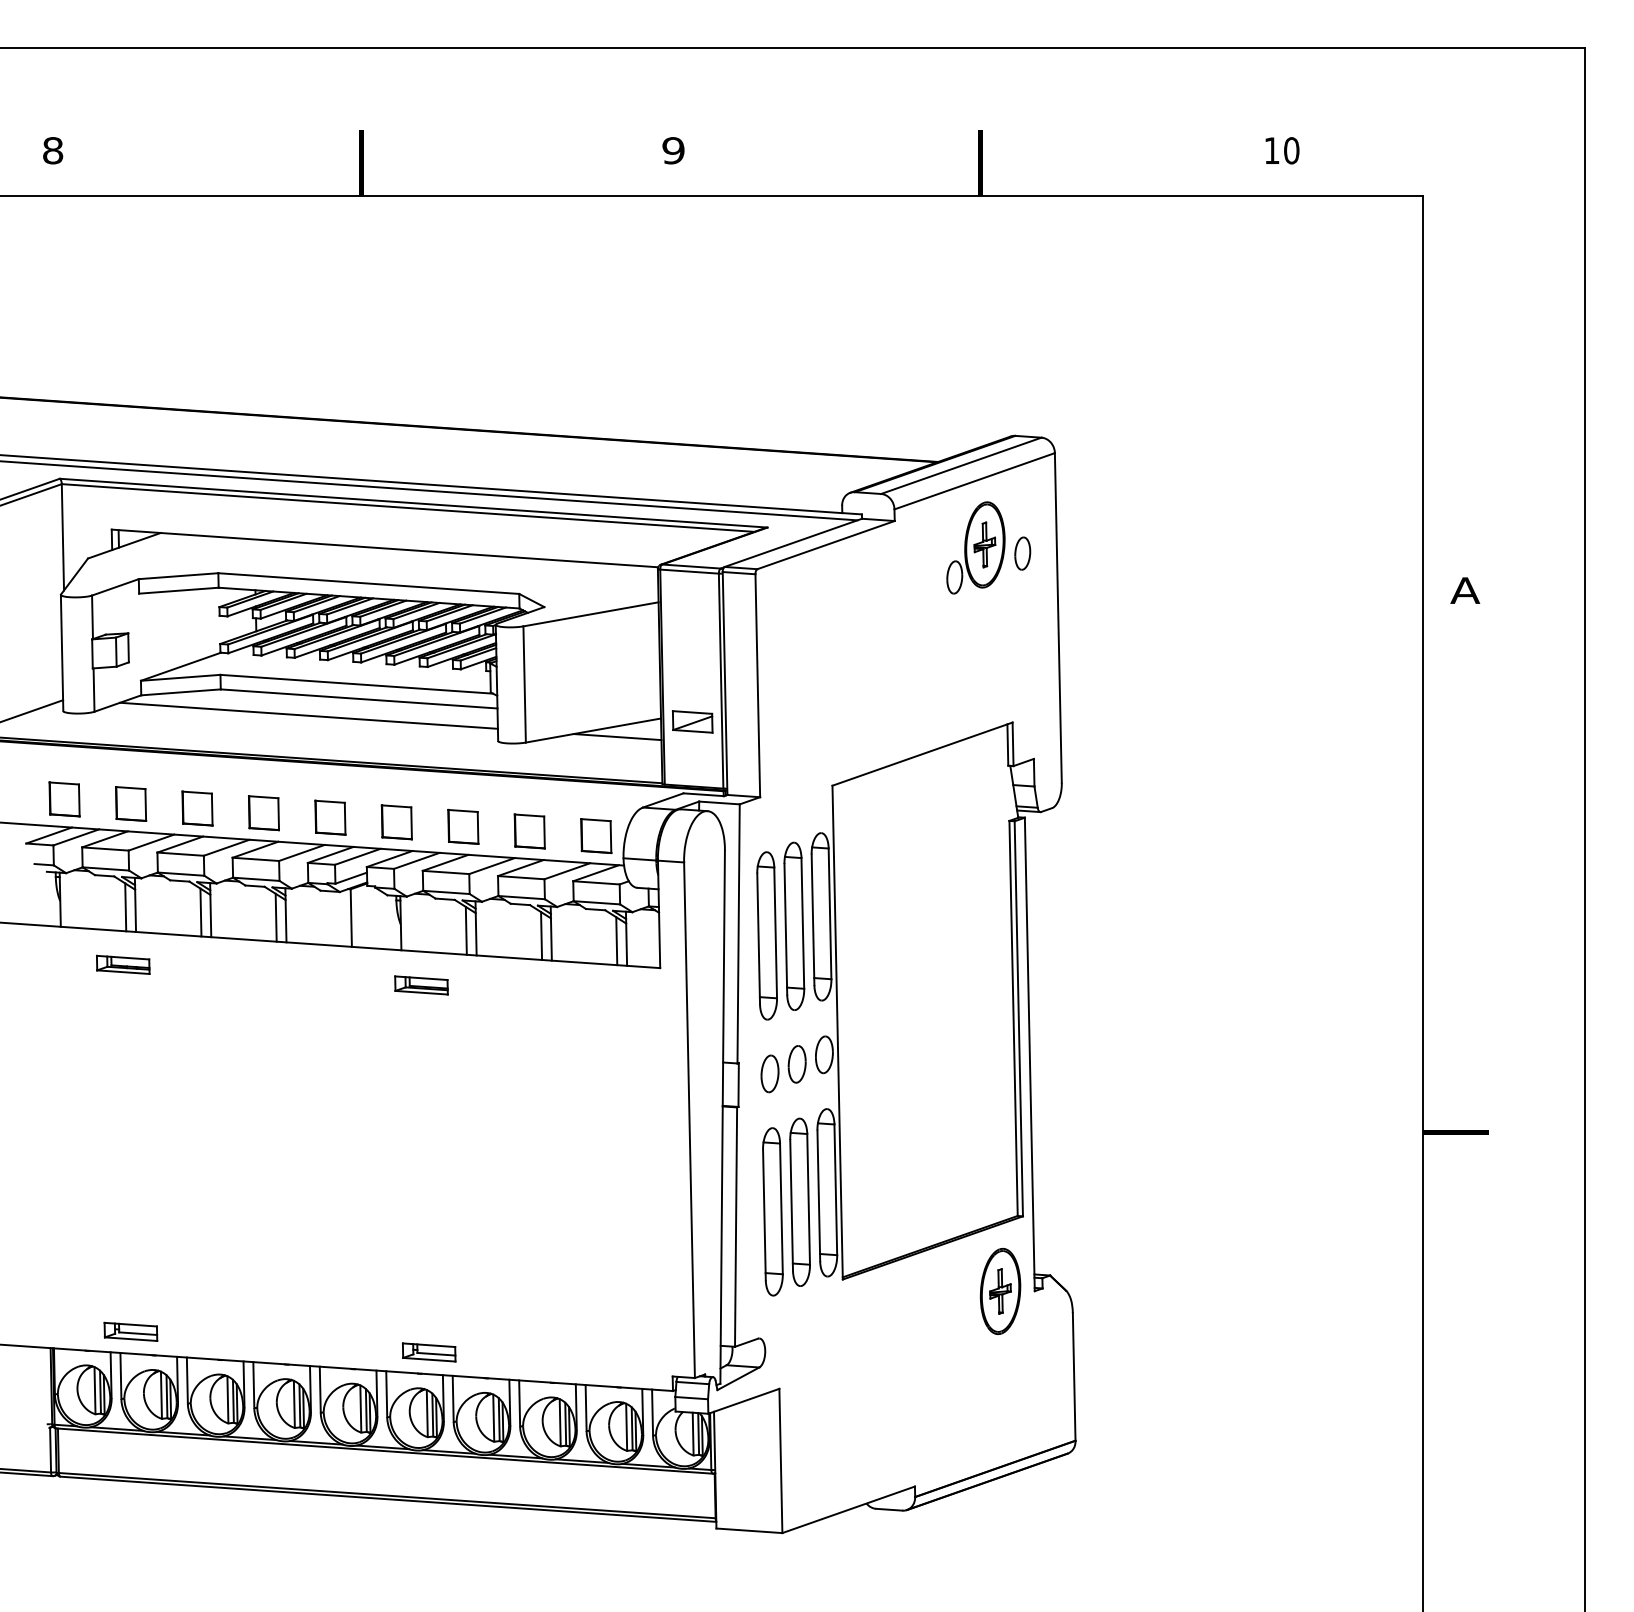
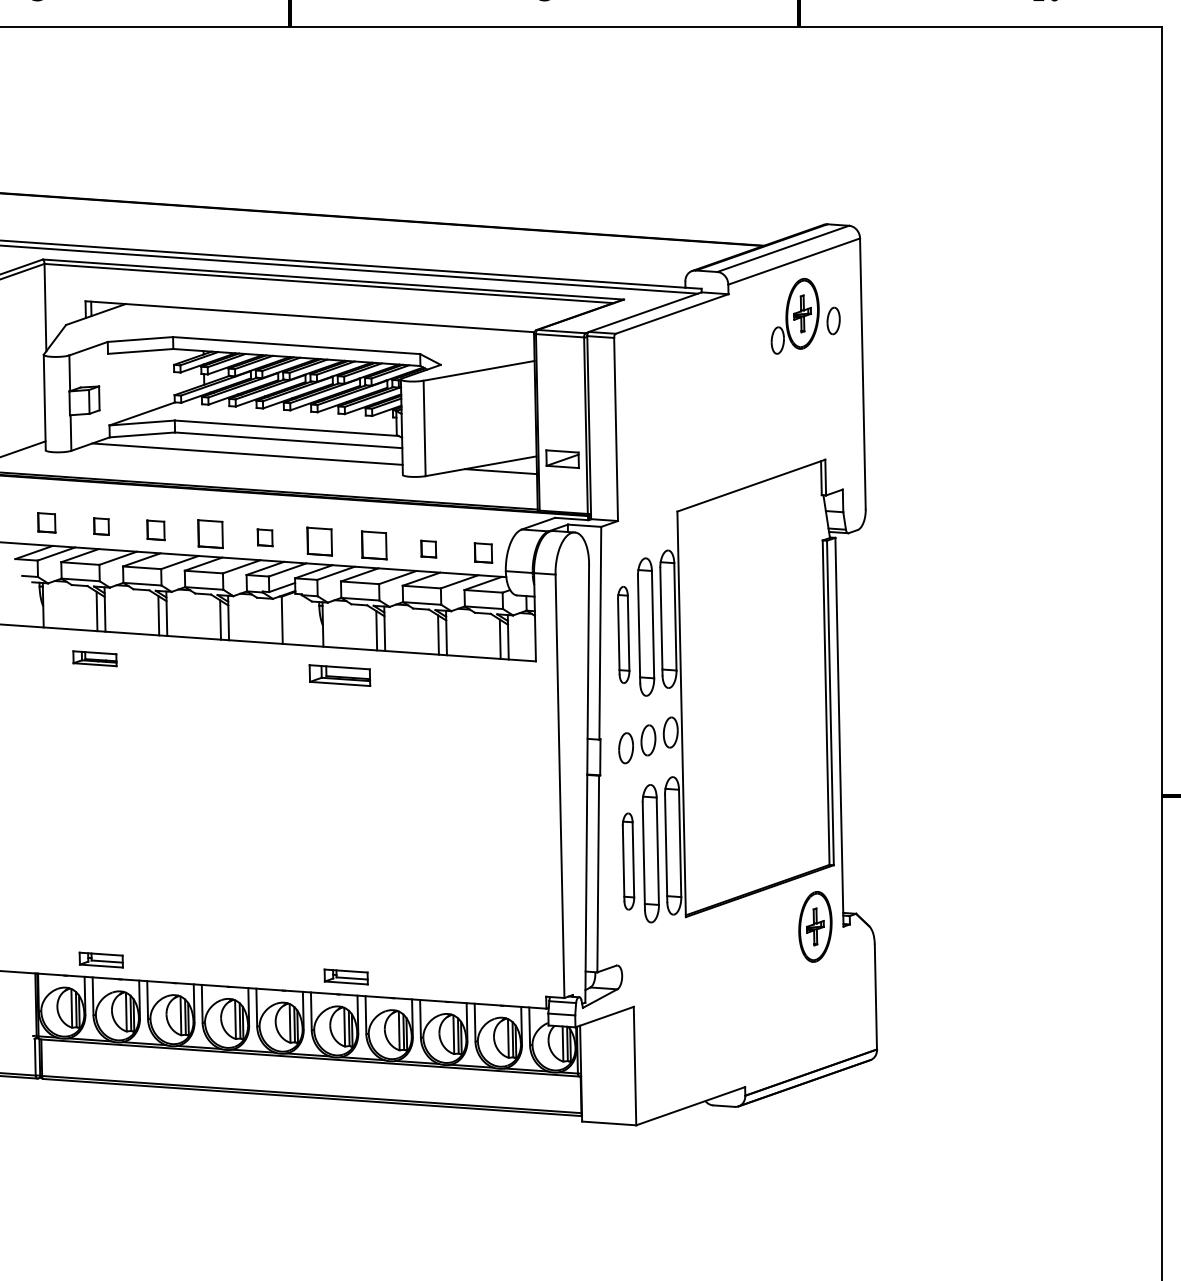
part: (64, 799) -> (46, 522), size x0.7
part: (131, 803) -> (101, 526), size x0.6
part: (197, 808) -> (155, 530), size x0.7
part: (330, 817) -> (265, 537), size x0.6
part: (529, 831) -> (428, 549), size x0.6
part: (596, 836) -> (483, 553), size x0.7
part: (766, 935) -> (623, 634), size x0.7
part: (421, 985) -> (339, 675), size x1.4
part: (772, 1211) -> (628, 861), size x0.7

